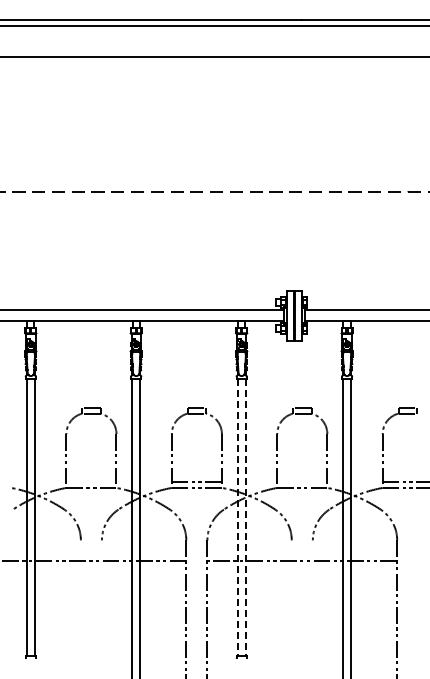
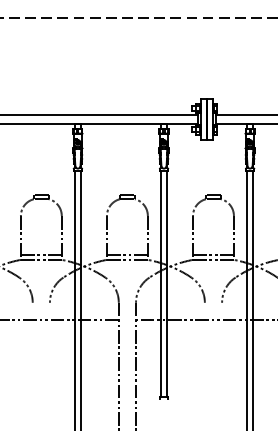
line: (91, 481) -> (41, 254), added
line: (302, 481) -> (213, 254), added
line: (237, 517) -> (160, 284), dashed -> solid
line: (245, 517) -> (167, 284), dashed -> solid

